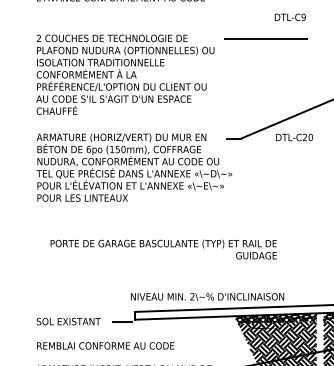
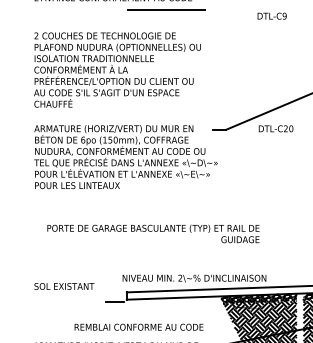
line: (266, 39) -> (166, 9), moved
text: (68, 321) -> (64, 286), moved
text: (105, 345) -> (138, 326), moved

